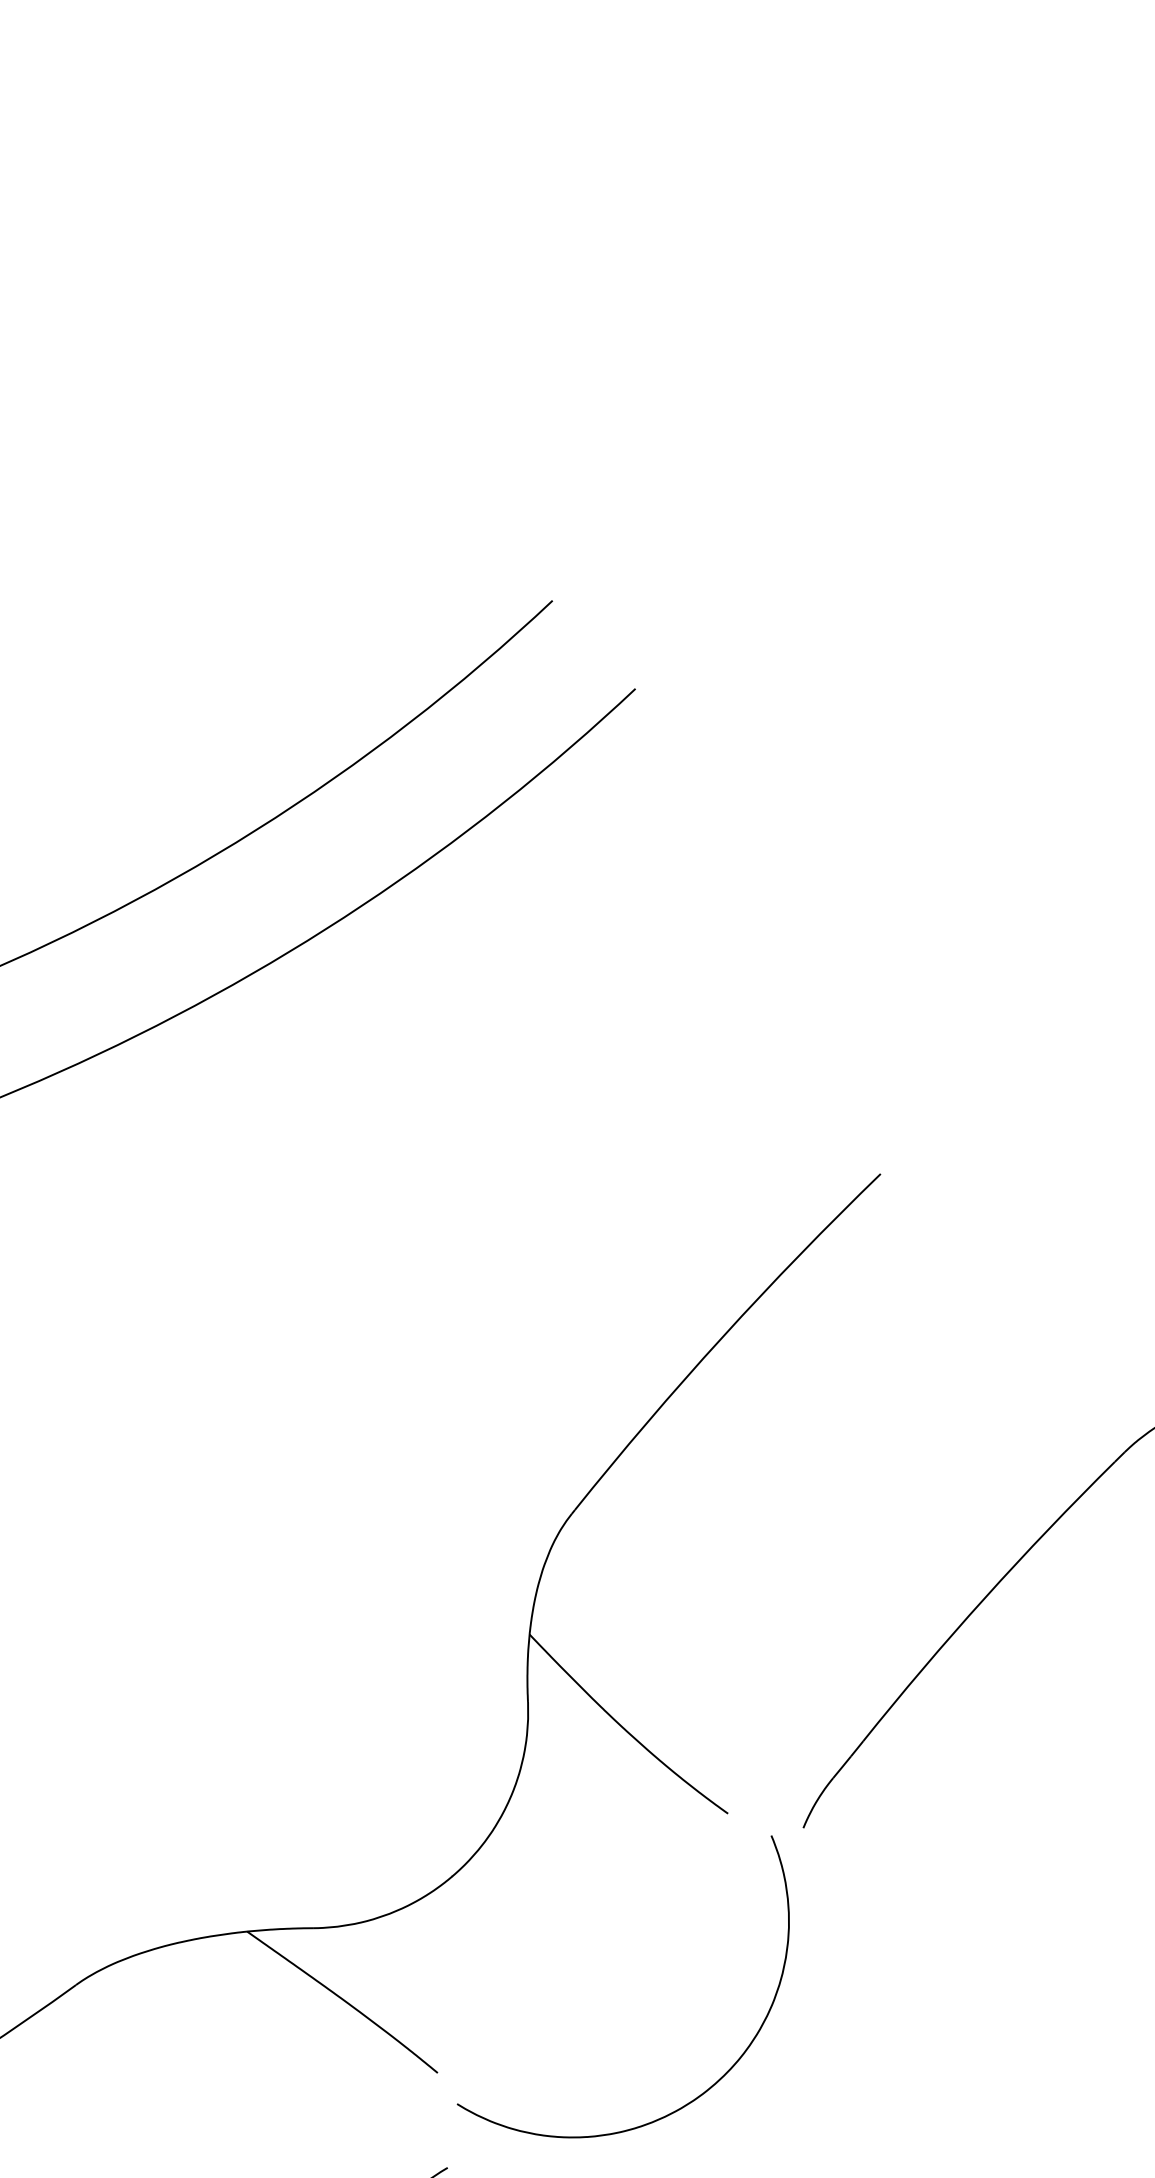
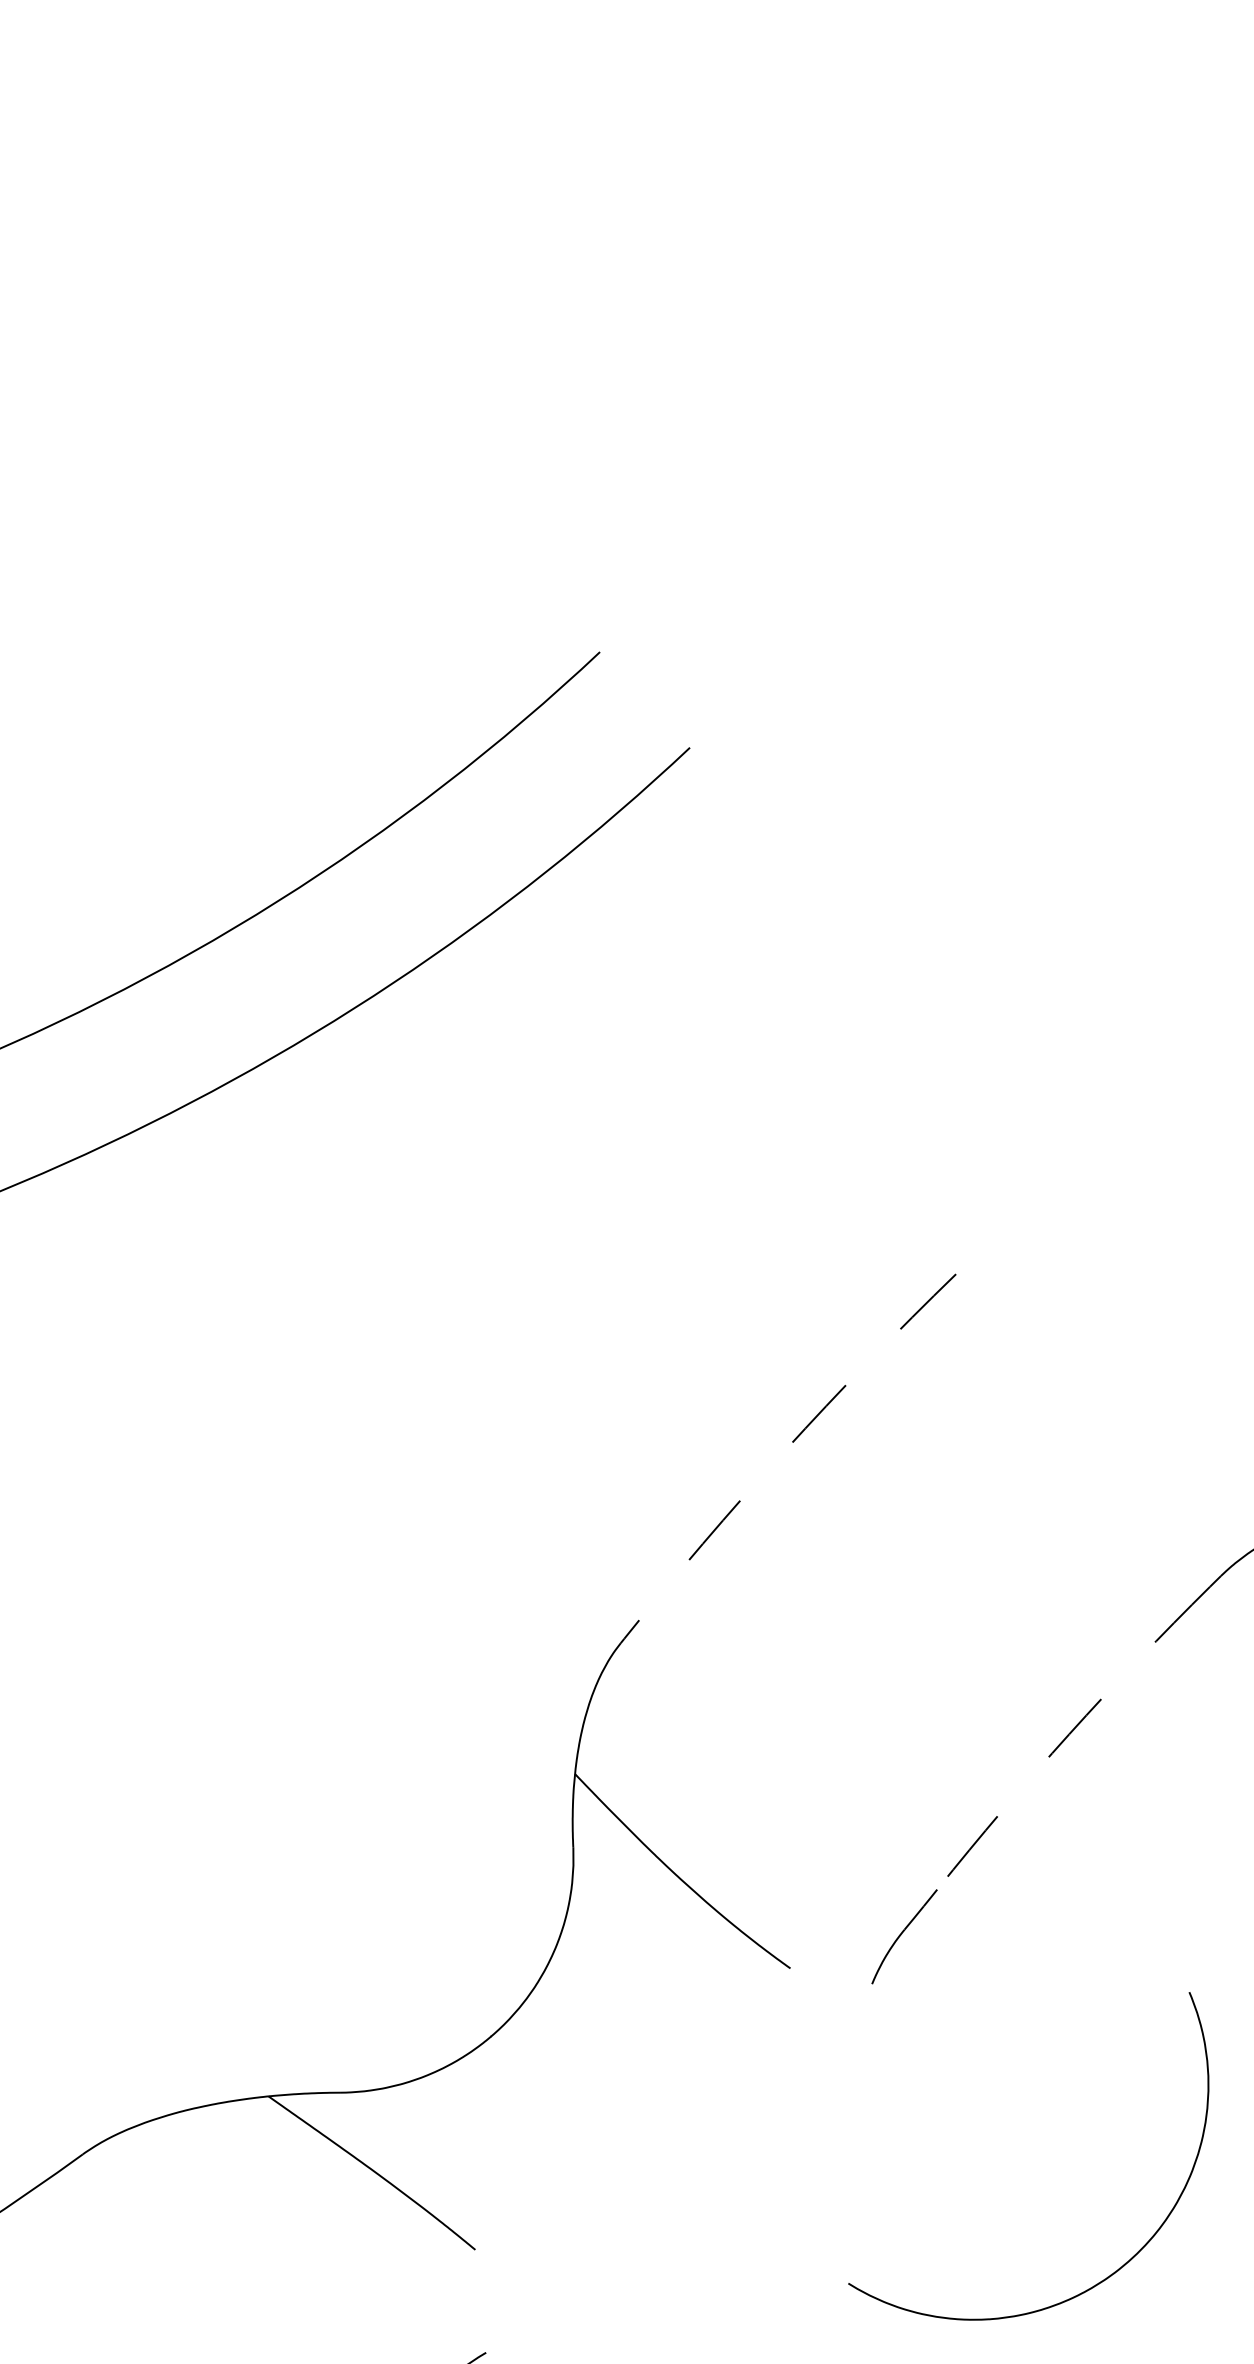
arc: (722, 1337) -> (784, 1451), solid -> dashed
arc: (985, 1598) -> (1069, 1734), solid -> dashed
curve: (706, 2089) -> (1119, 2267), moved

